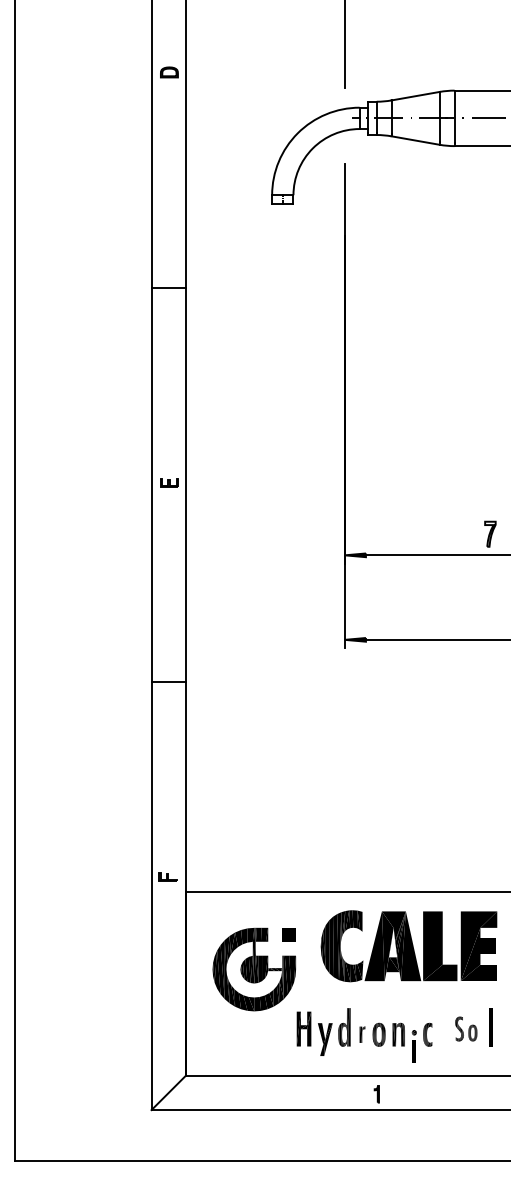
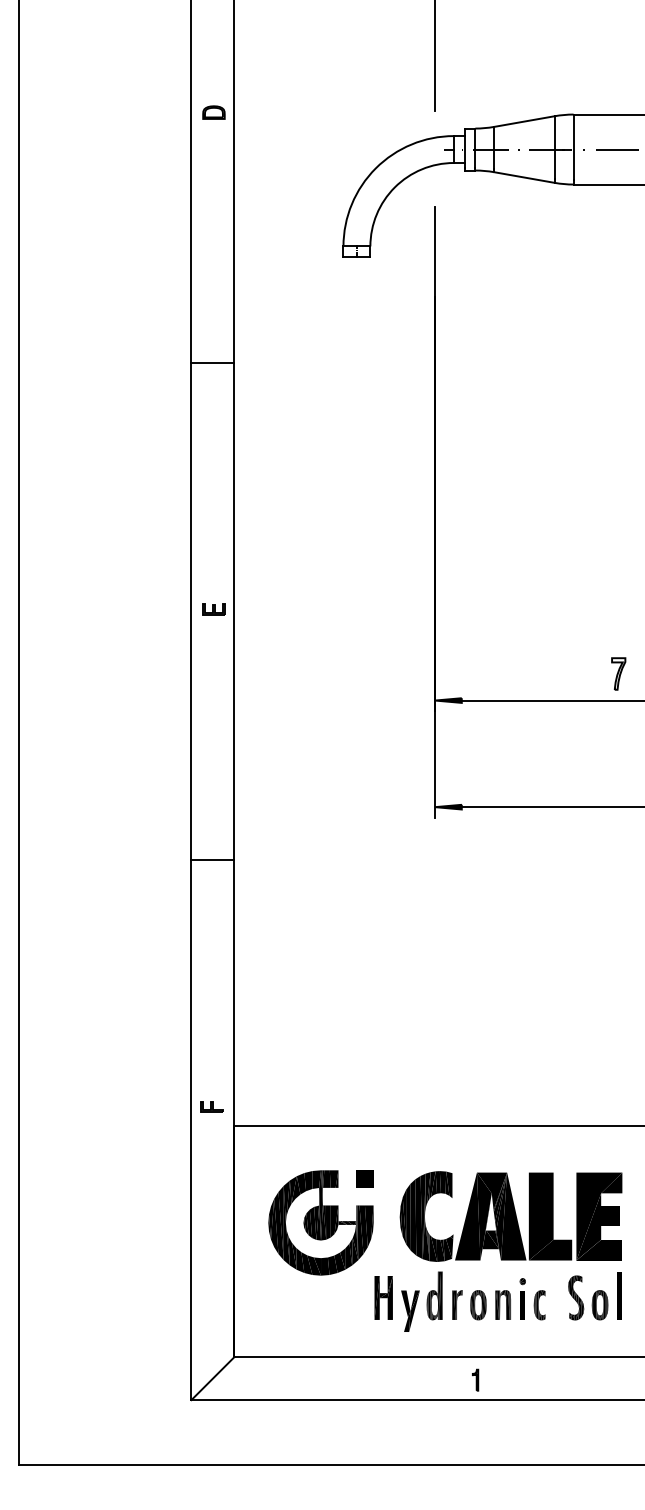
part: (169, 72) -> (213, 112), moved
part: (408, 946) -> (510, 1216), moved
part: (466, 1028) -> (588, 1297), size x1.43
part: (362, 1034) -> (457, 1304), size x1.43
part: (414, 1046) -> (522, 1298), moved

